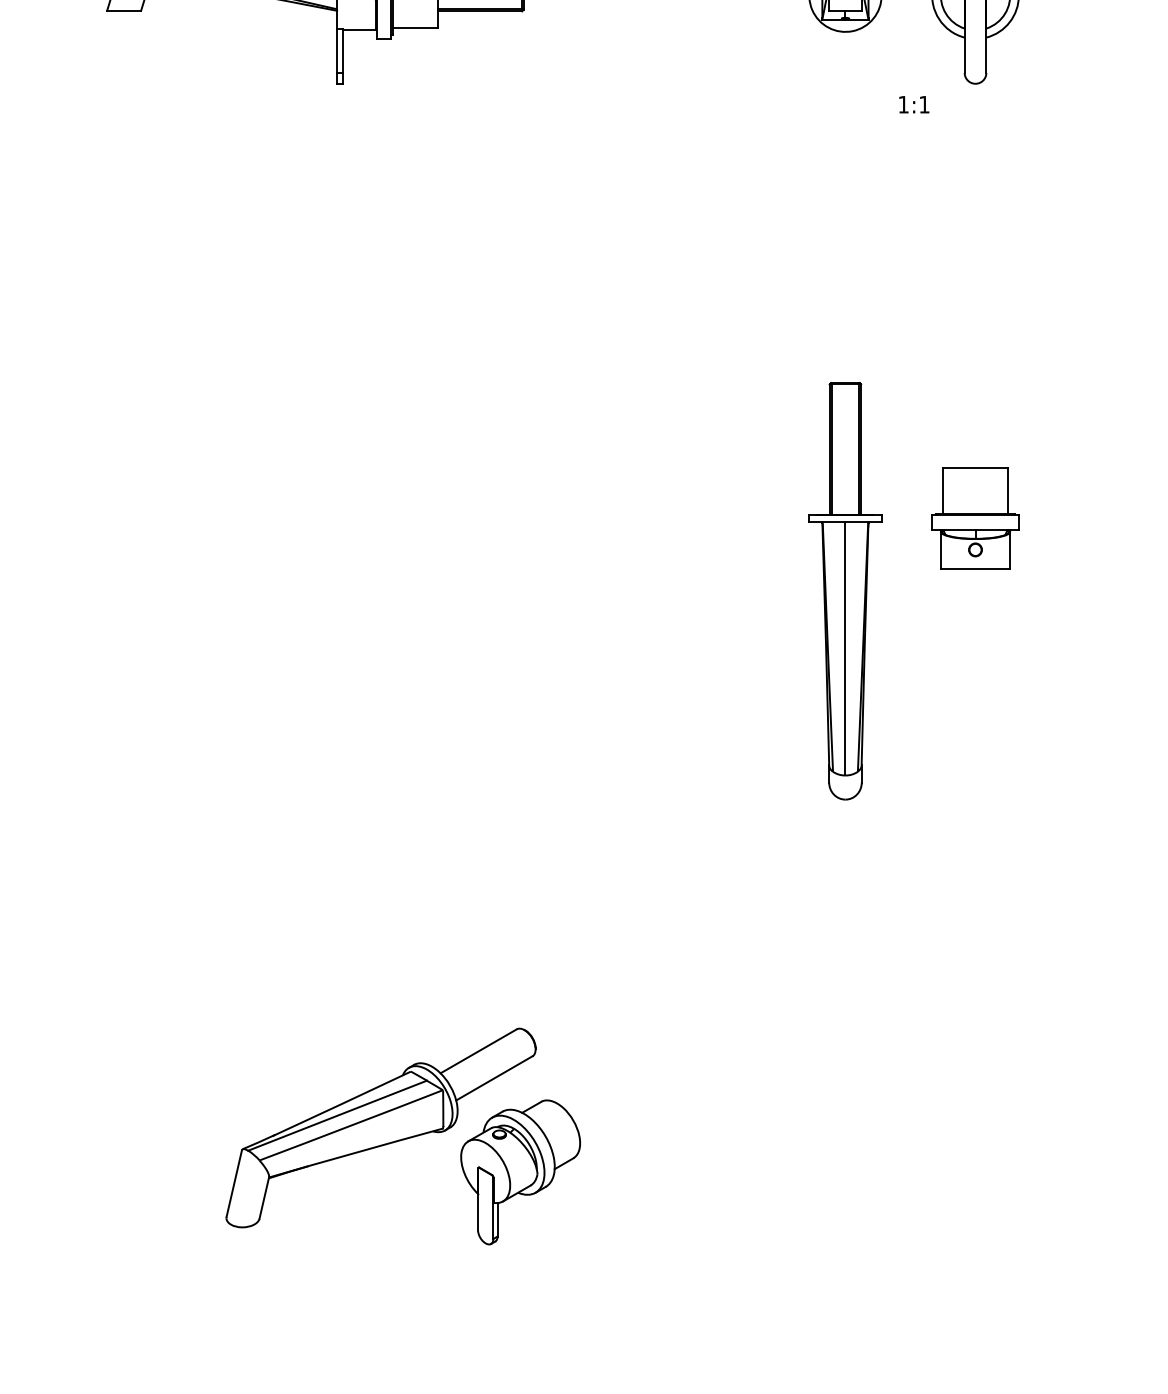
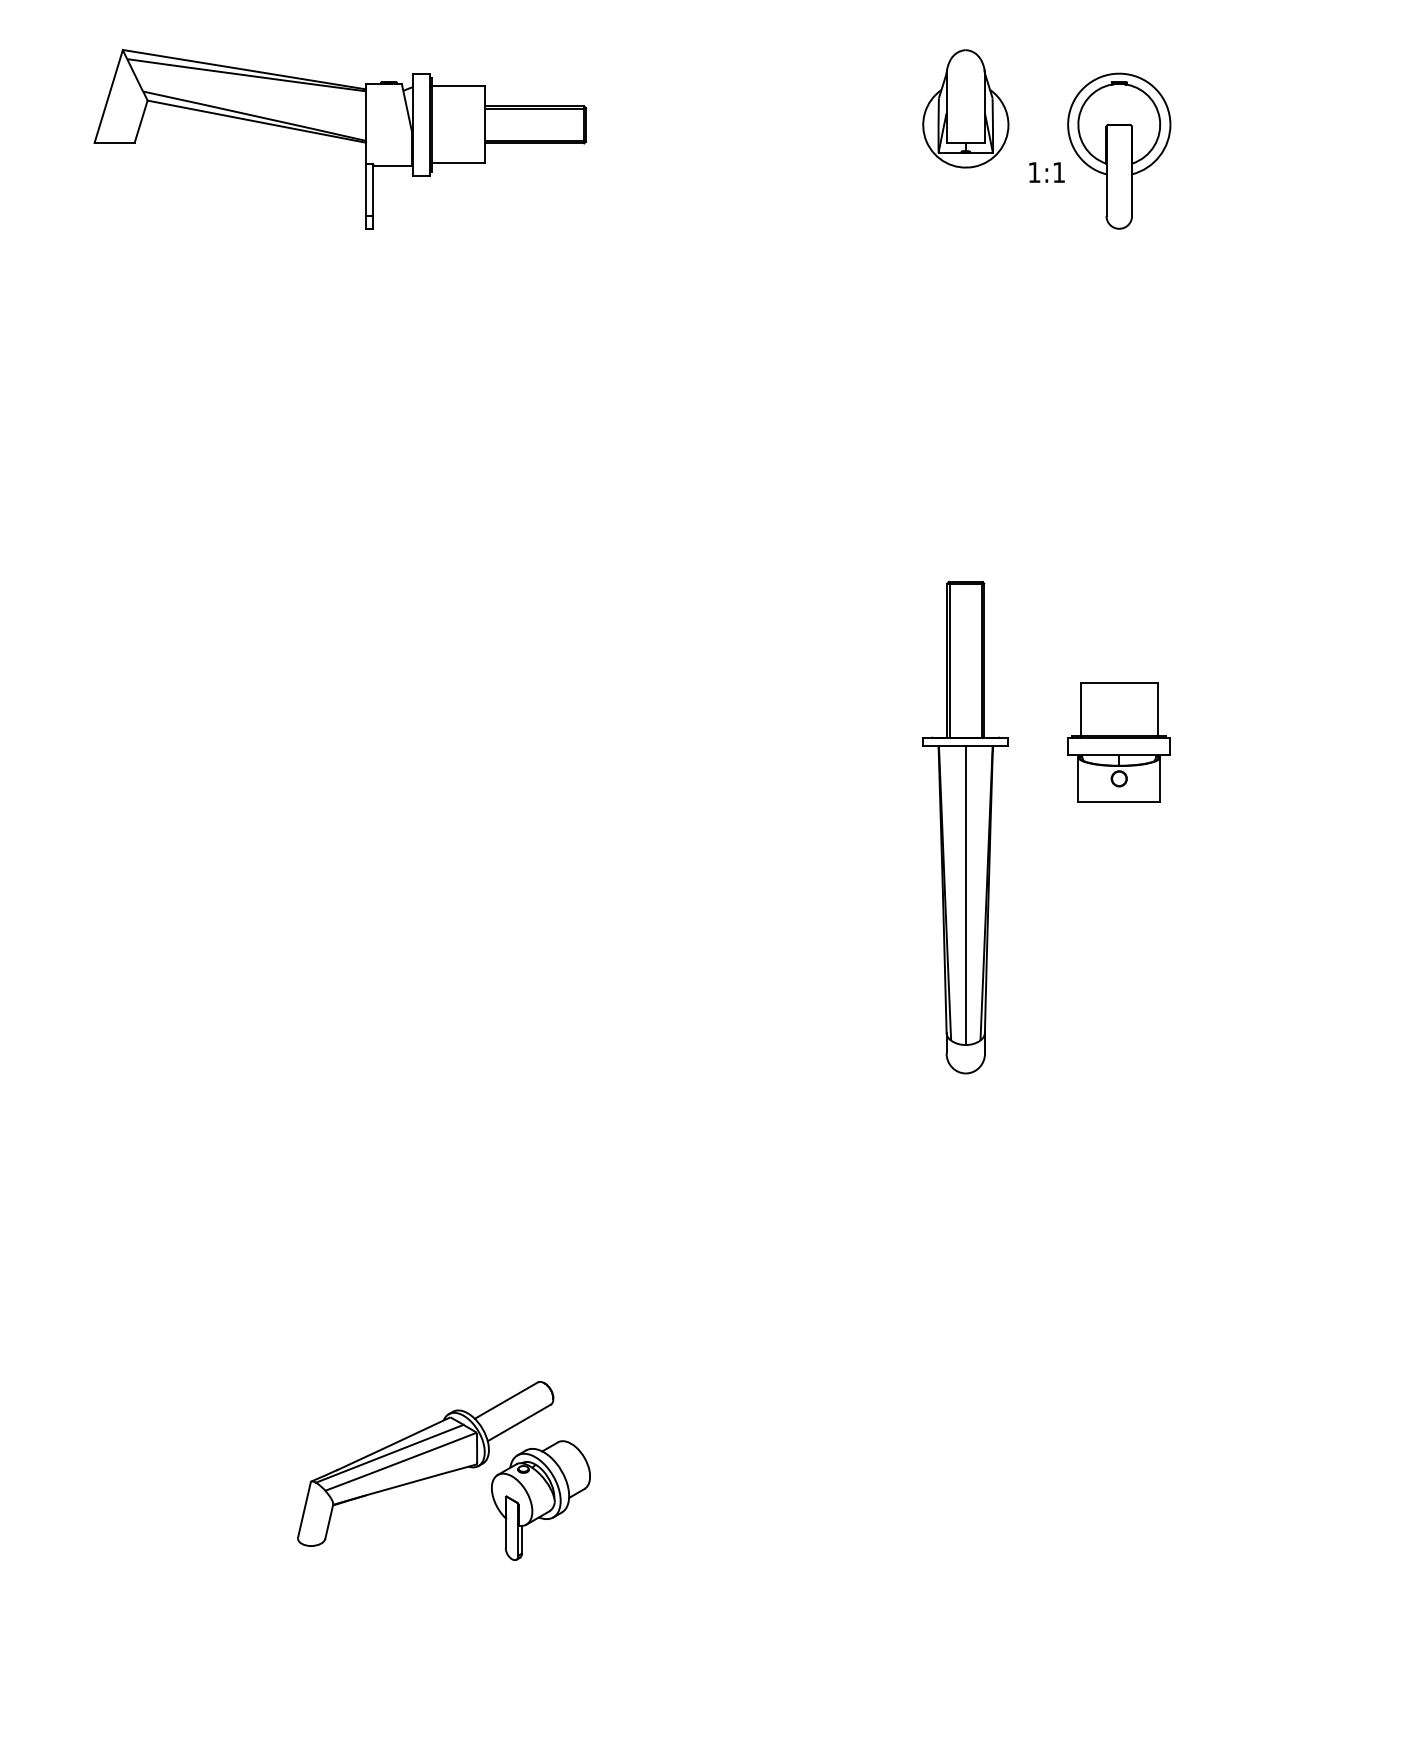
text: (913, 104) -> (1046, 172), moved
part: (402, 1136) -> (443, 1470), size x0.7

